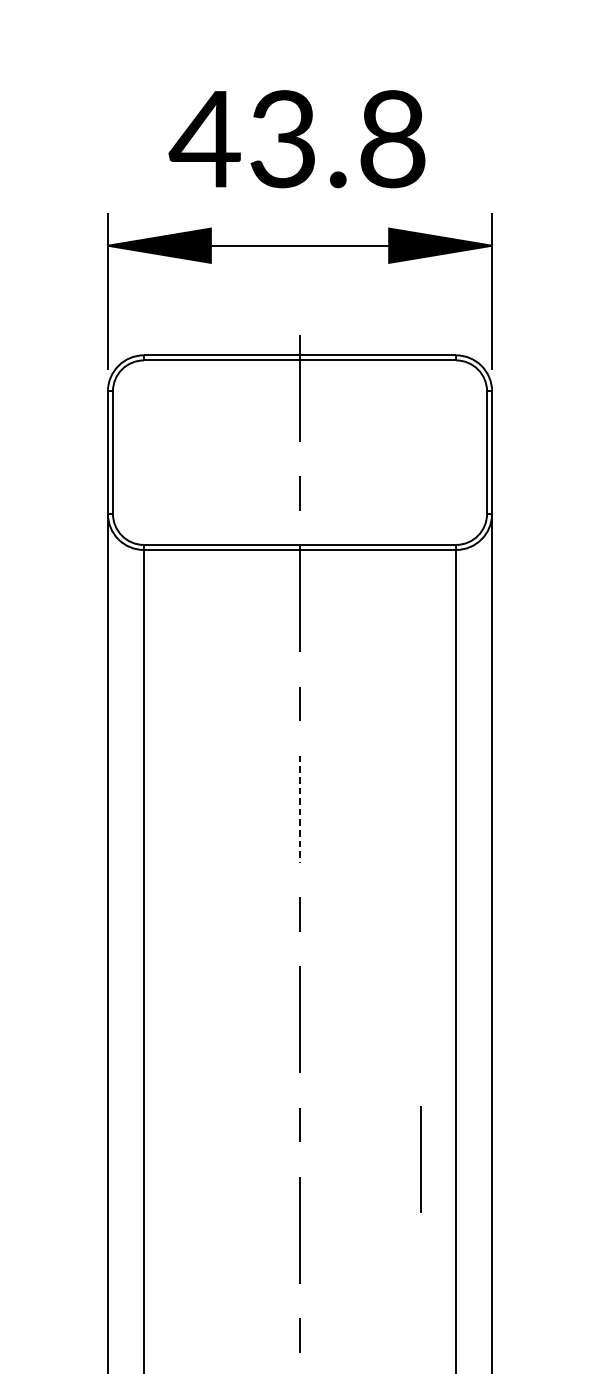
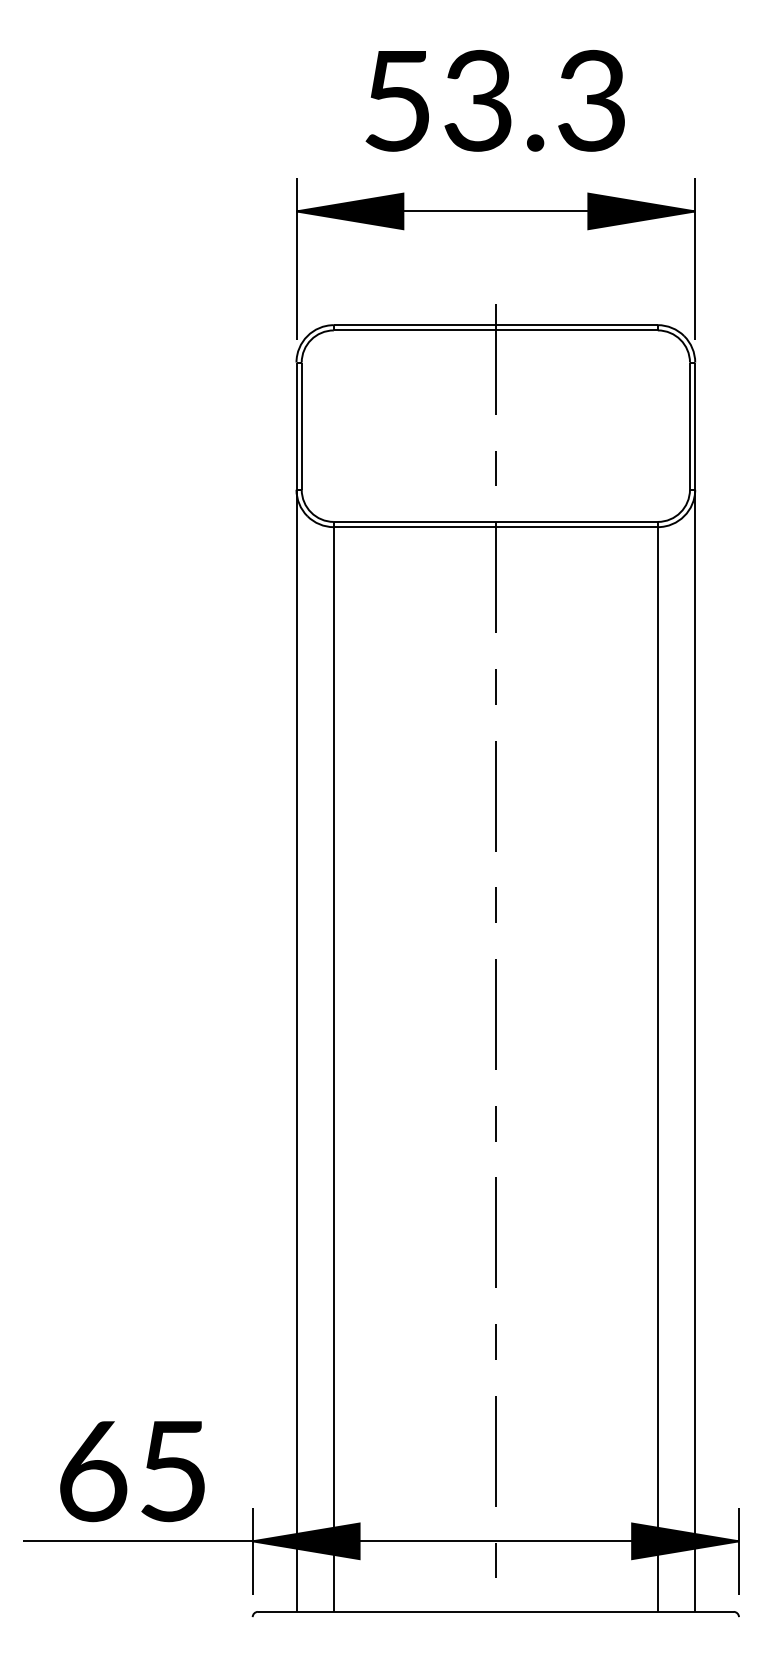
text: (296, 138) -> (492, 100), 43.8 -> 53.3
line: (299, 809) -> (495, 796), dashed -> solid
line: (421, 1159) -> (621, 1159), removed

